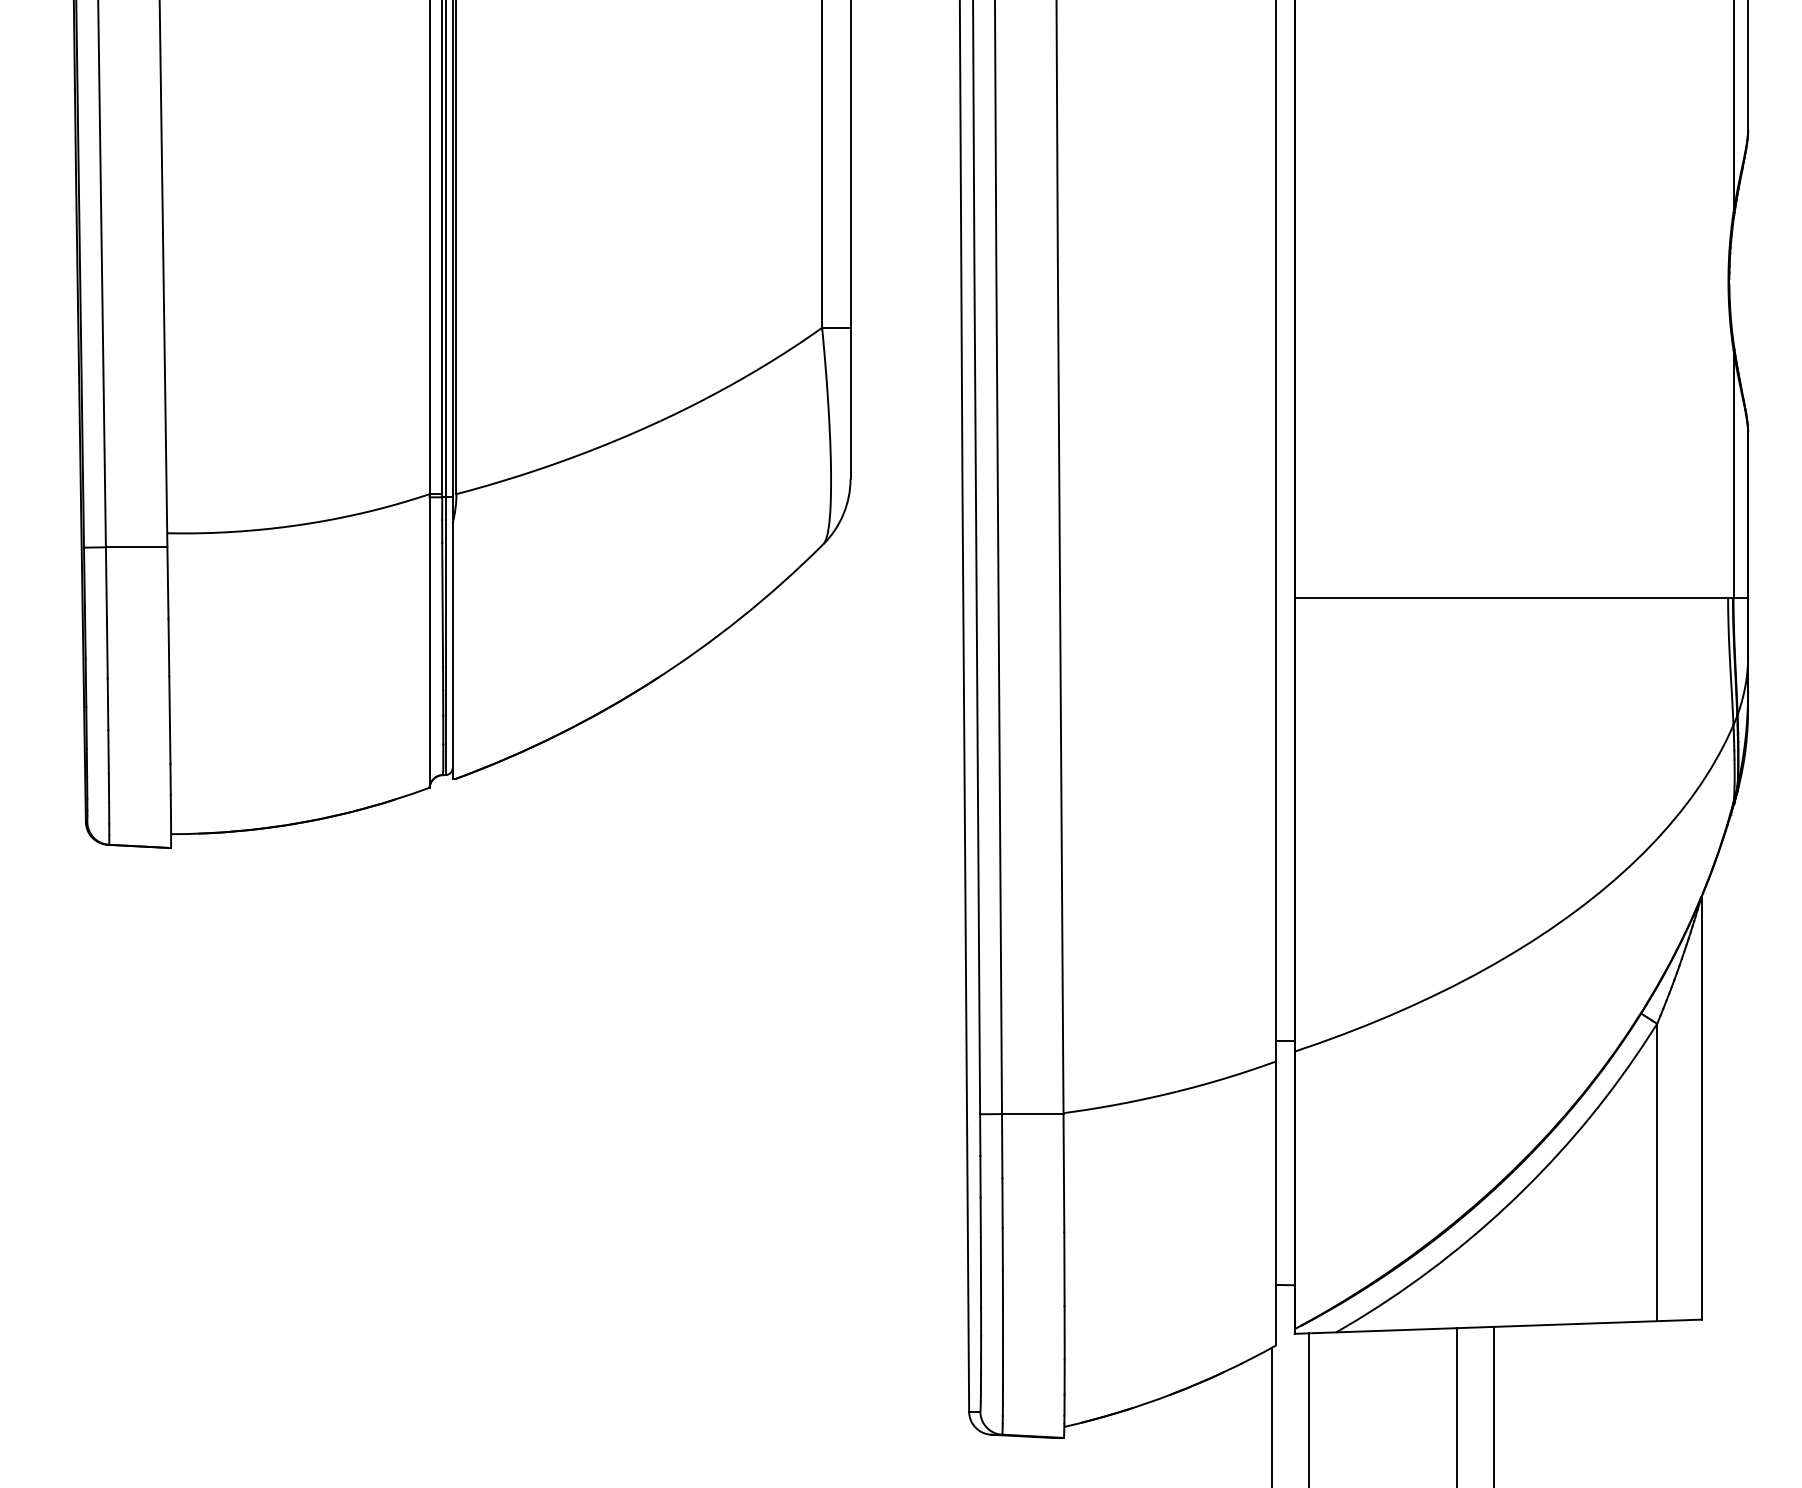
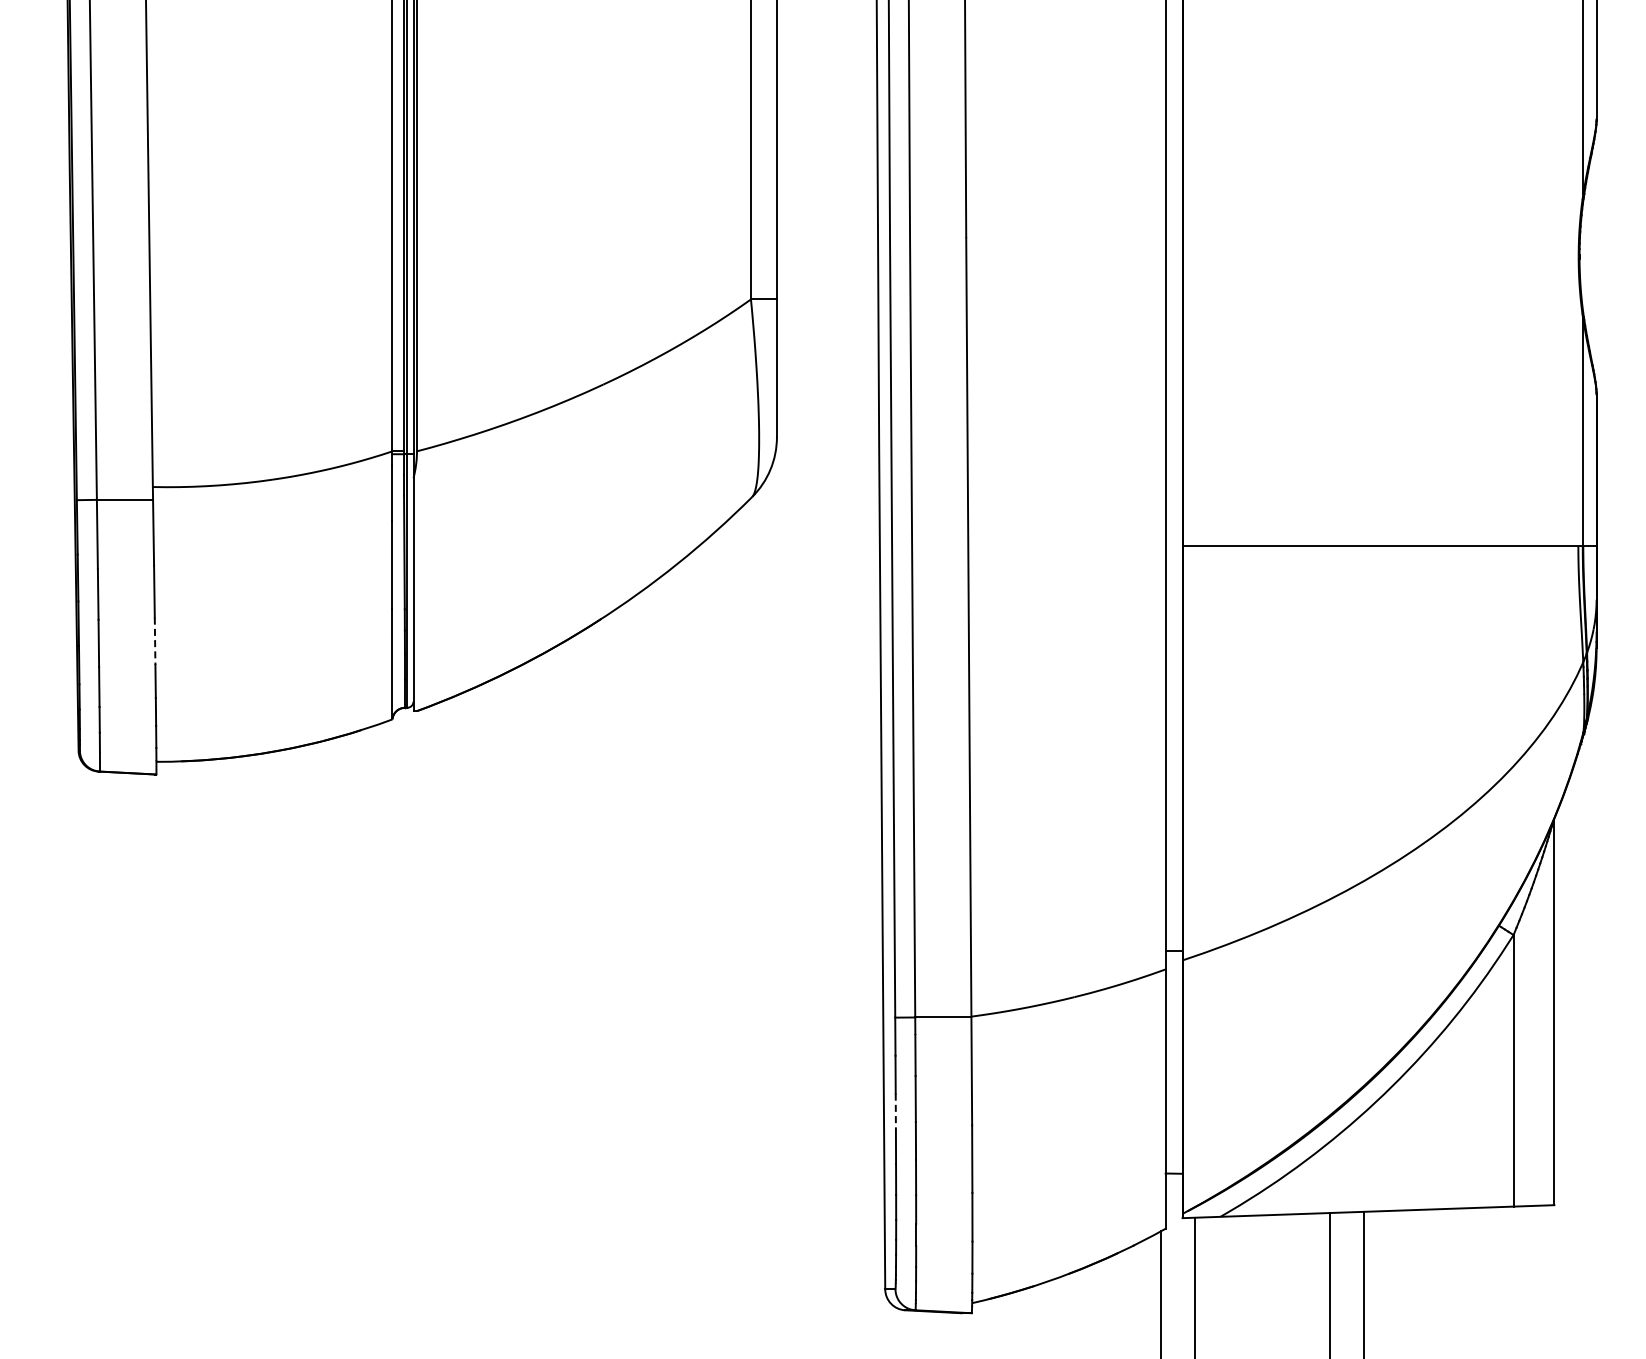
line: (170, 702) -> (155, 641), solid -> dashed
line: (980, 1218) -> (895, 1112), solid -> dashed

